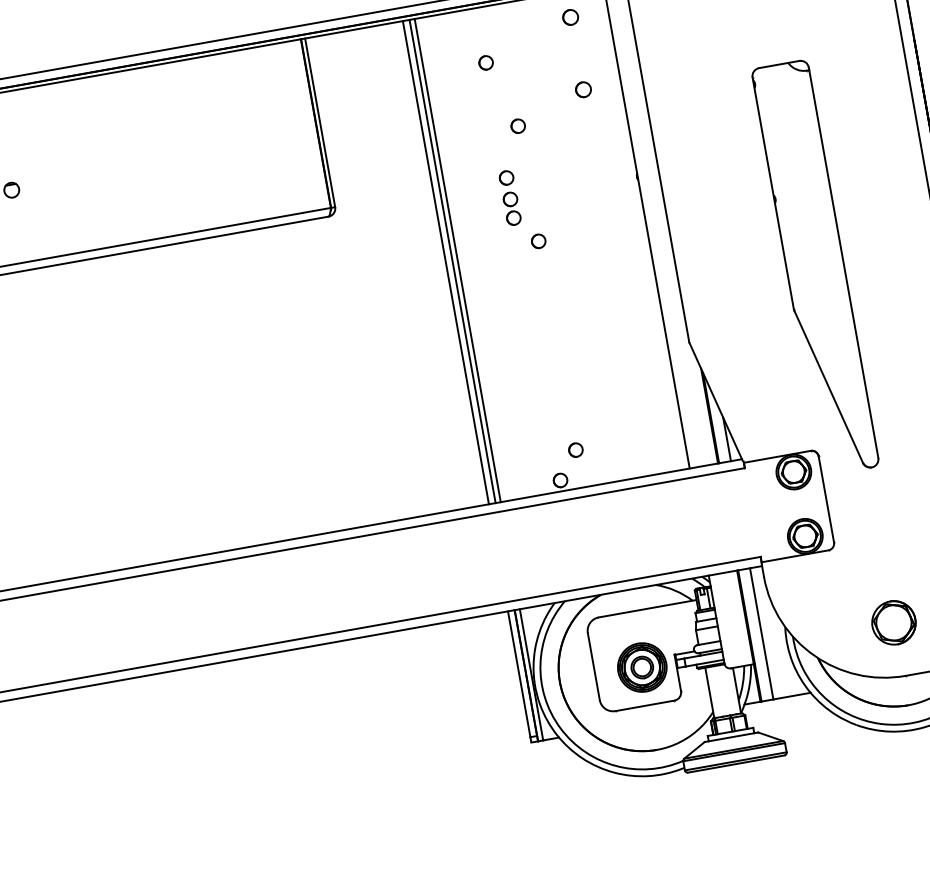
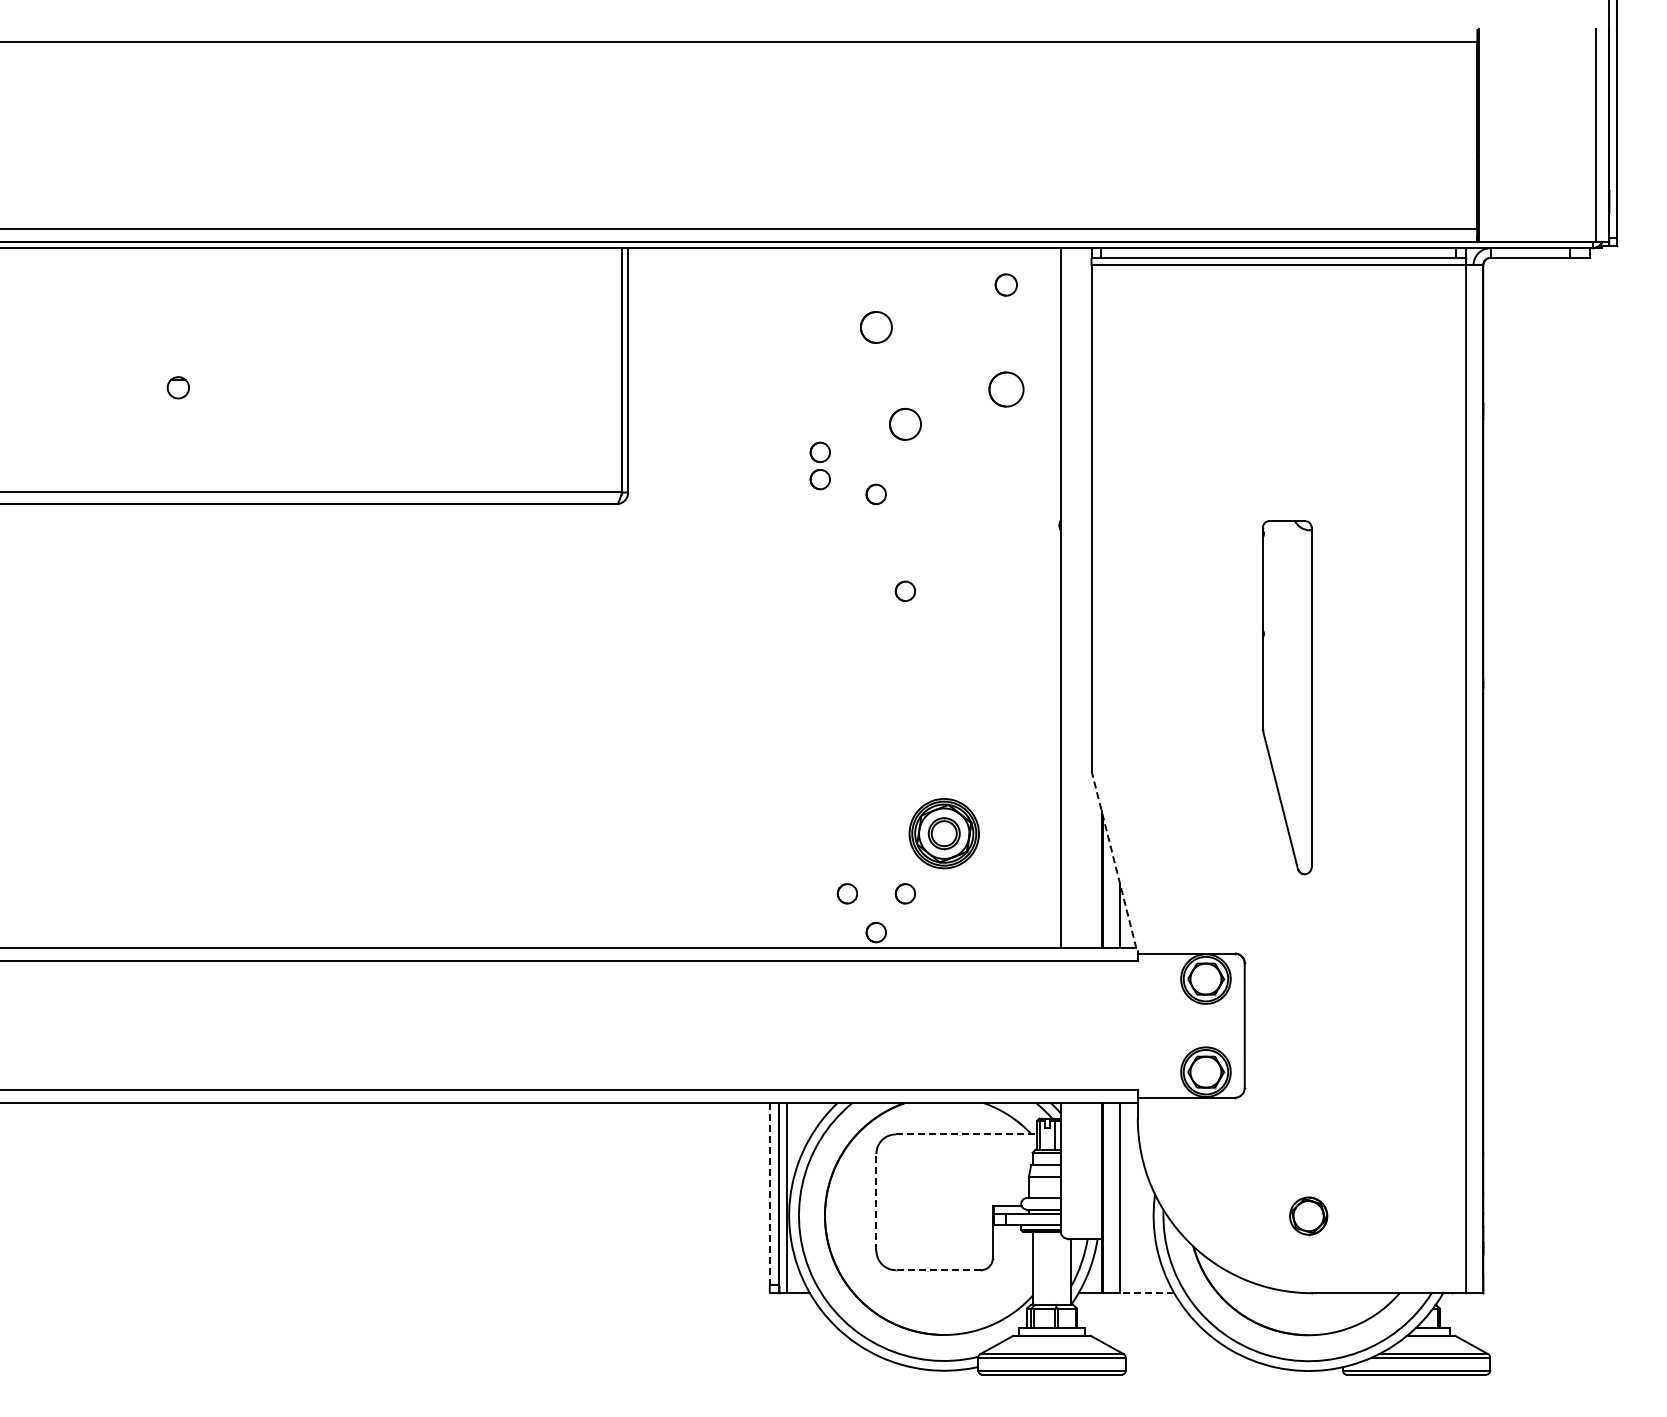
circle: (485, 62) -> (875, 327), size x1.6
circle: (582, 89) -> (1005, 389), size x1.6
part: (518, 126) -> (905, 424), size x1.6
part: (511, 208) -> (819, 465), moved
line: (457, 260) -> (786, 598), removed
line: (452, 261) -> (779, 598), removed
line: (445, 262) -> (769, 598), removed
part: (814, 267) -> (1286, 697), size x0.6
line: (716, 401) -> (1114, 860), solid -> dashed
part: (535, 457) -> (847, 893), added
line: (647, 608) -> (966, 1134), solid -> dashed
part: (893, 623) -> (1308, 1216), size x0.6
line: (593, 666) -> (876, 1201), solid -> dashed
part: (641, 667) -> (943, 833), moved
line: (519, 674) -> (769, 1194), solid -> dashed
line: (792, 696) -> (1147, 1293), solid -> dashed
line: (645, 706) -> (938, 1270), solid -> dashed

